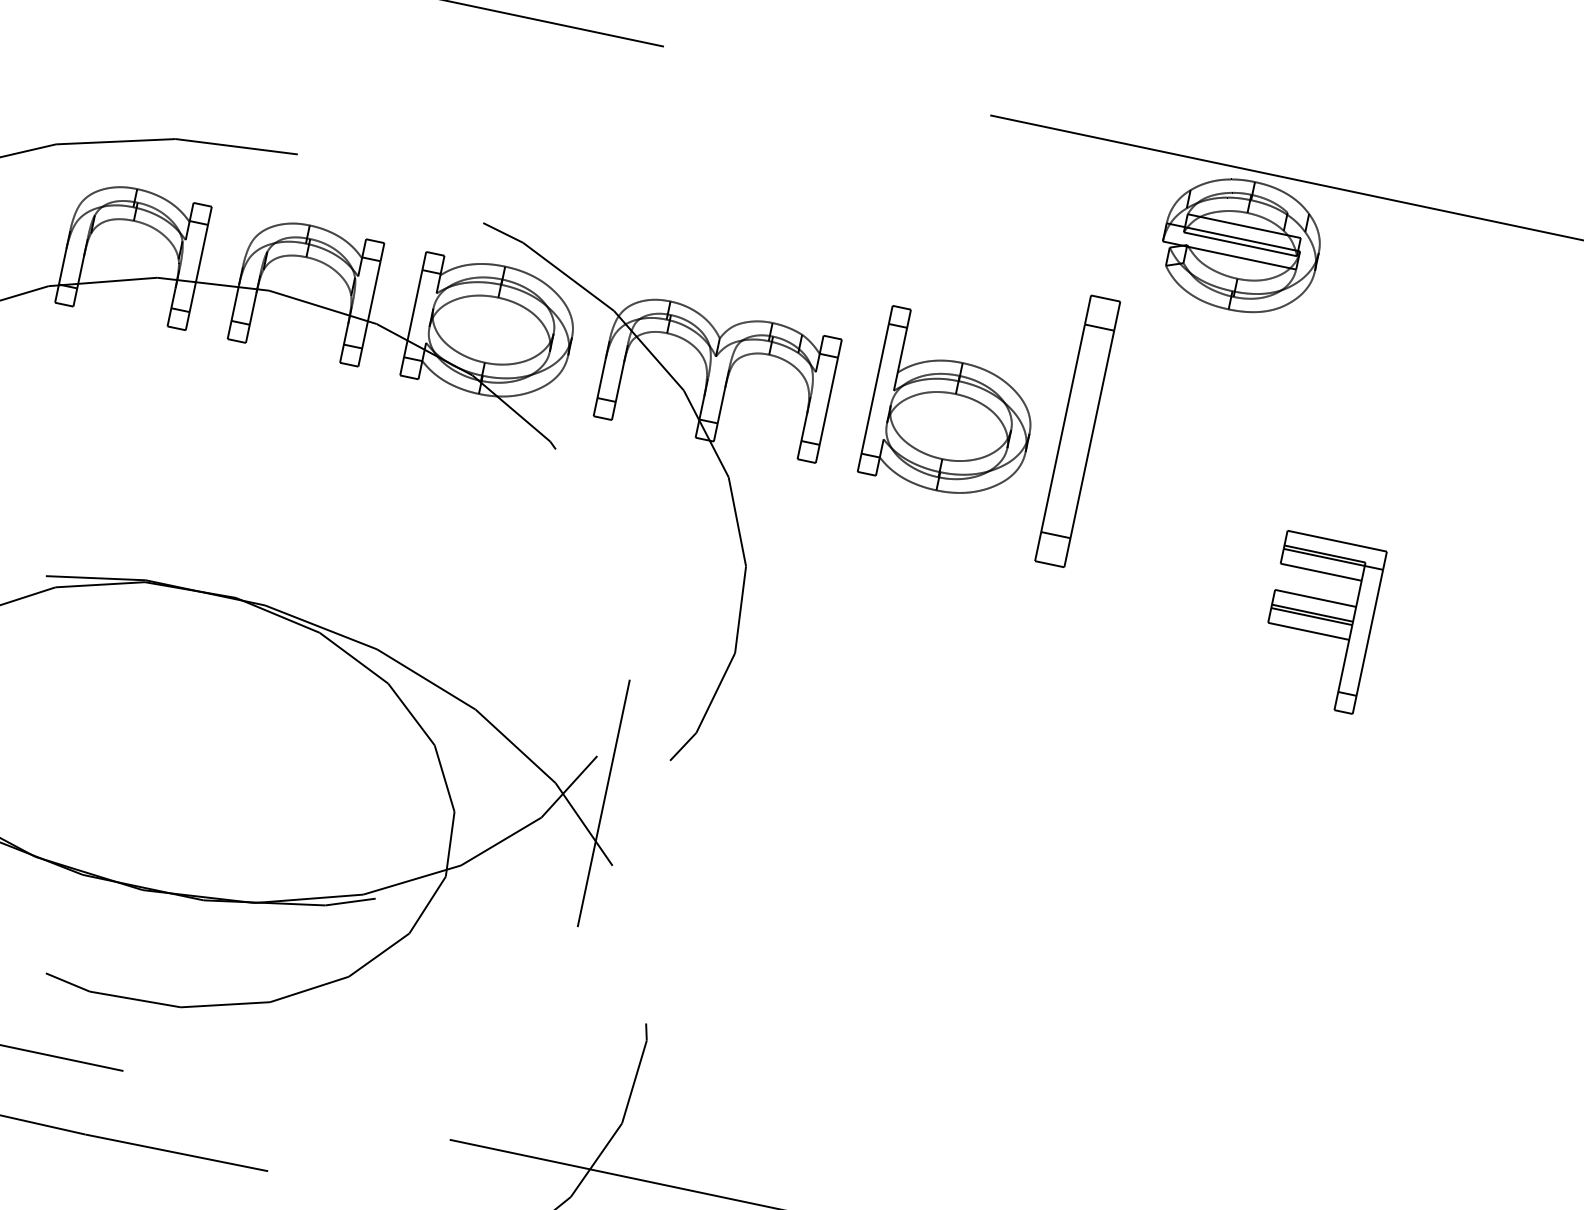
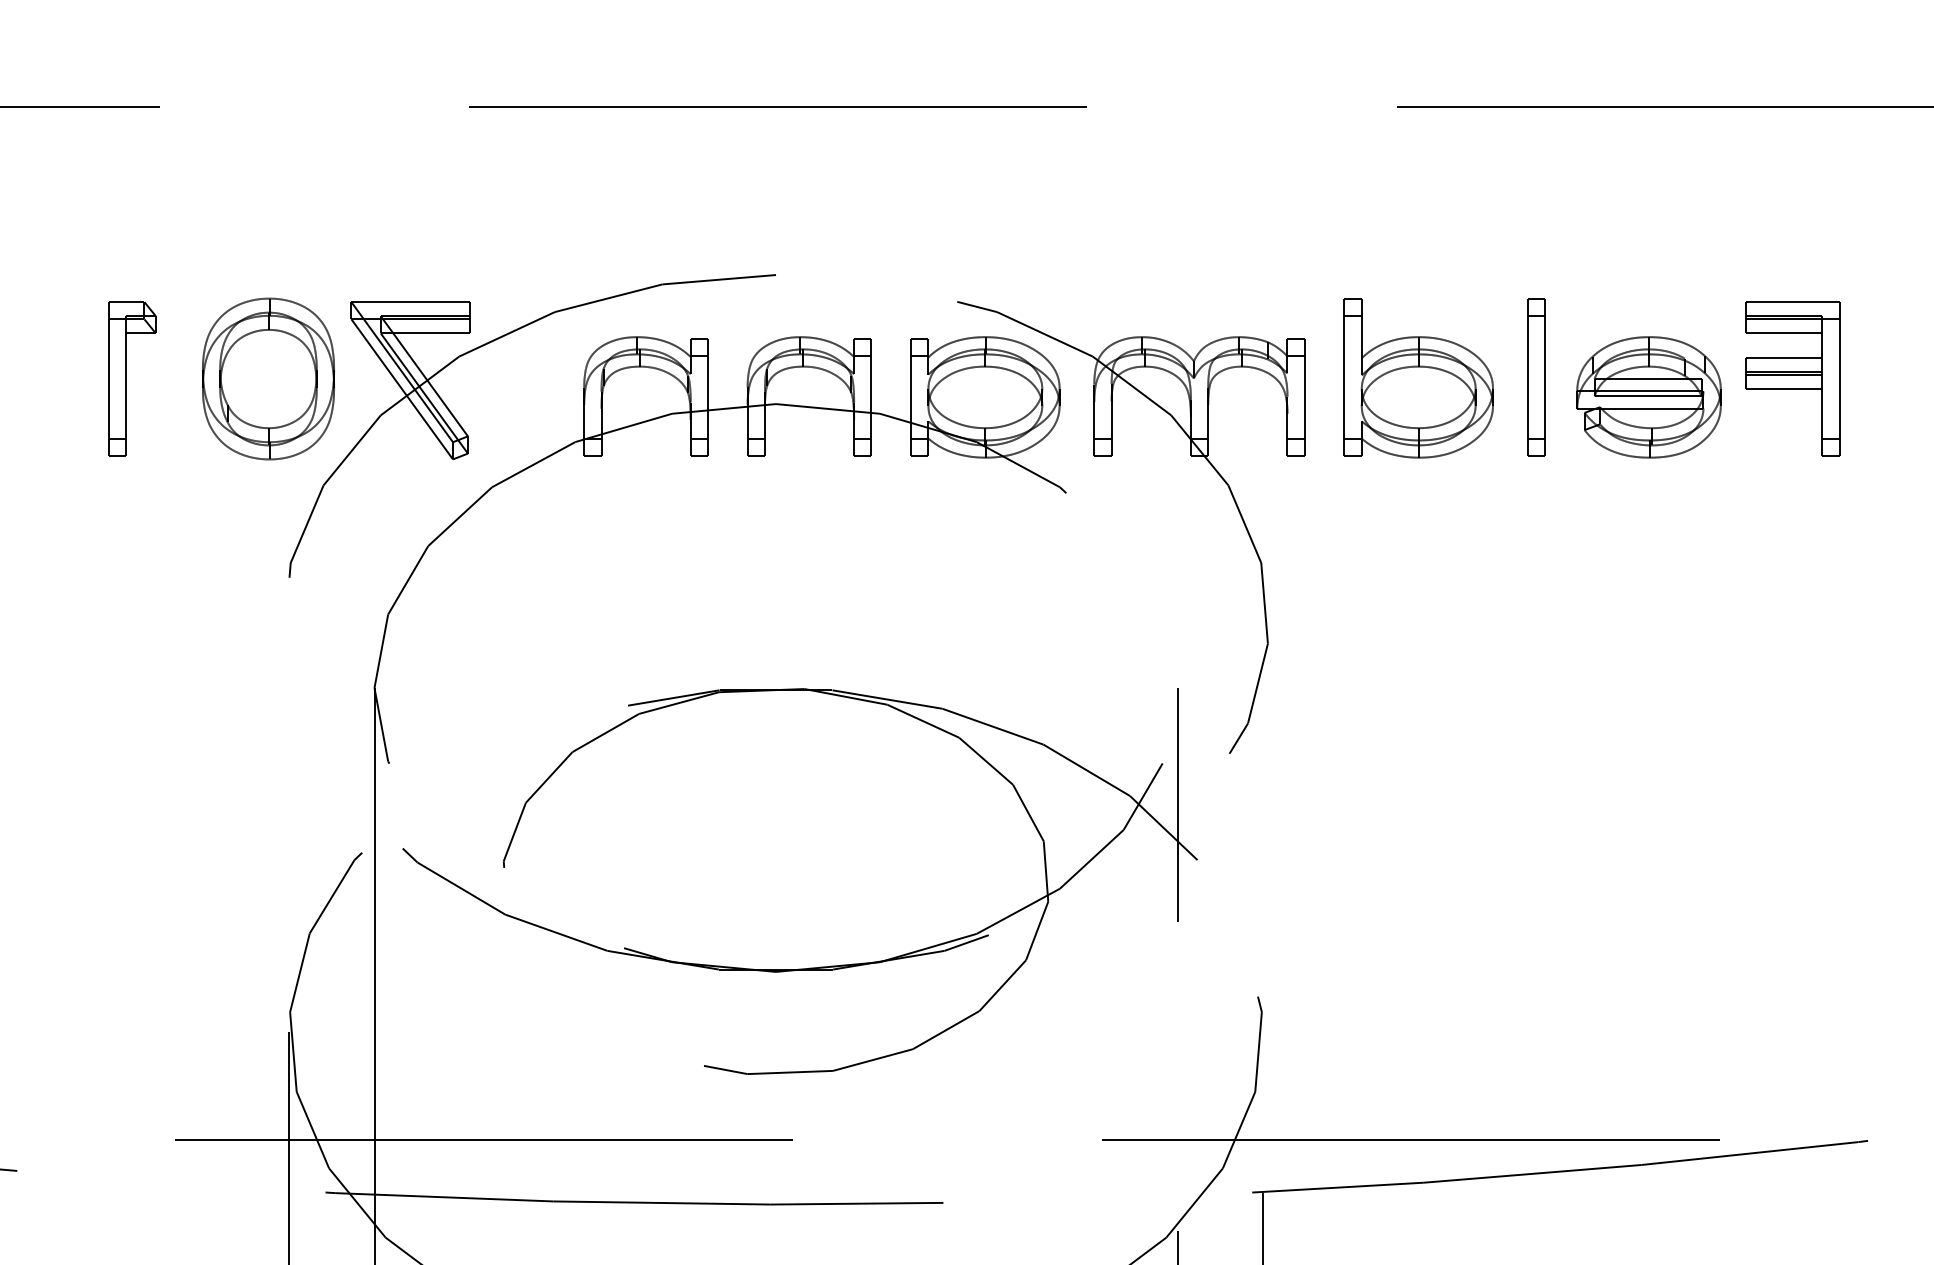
part: (1240, 245) -> (1648, 397), moved
part: (1077, 431) -> (1536, 377), size x0.62
part: (1320, 621) -> (1792, 378), moved

